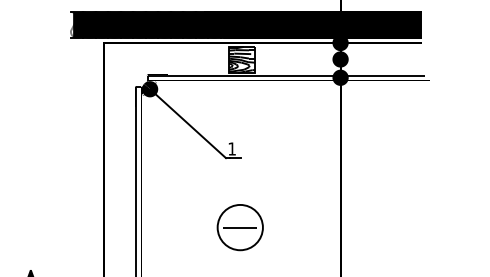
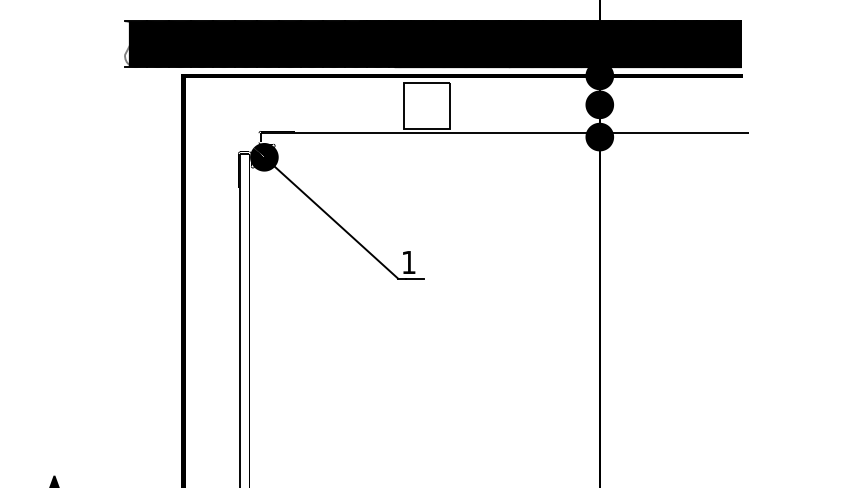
hatch: (242, 59) -> (427, 104), removed
part: (239, 227) -> (421, 400), removed

